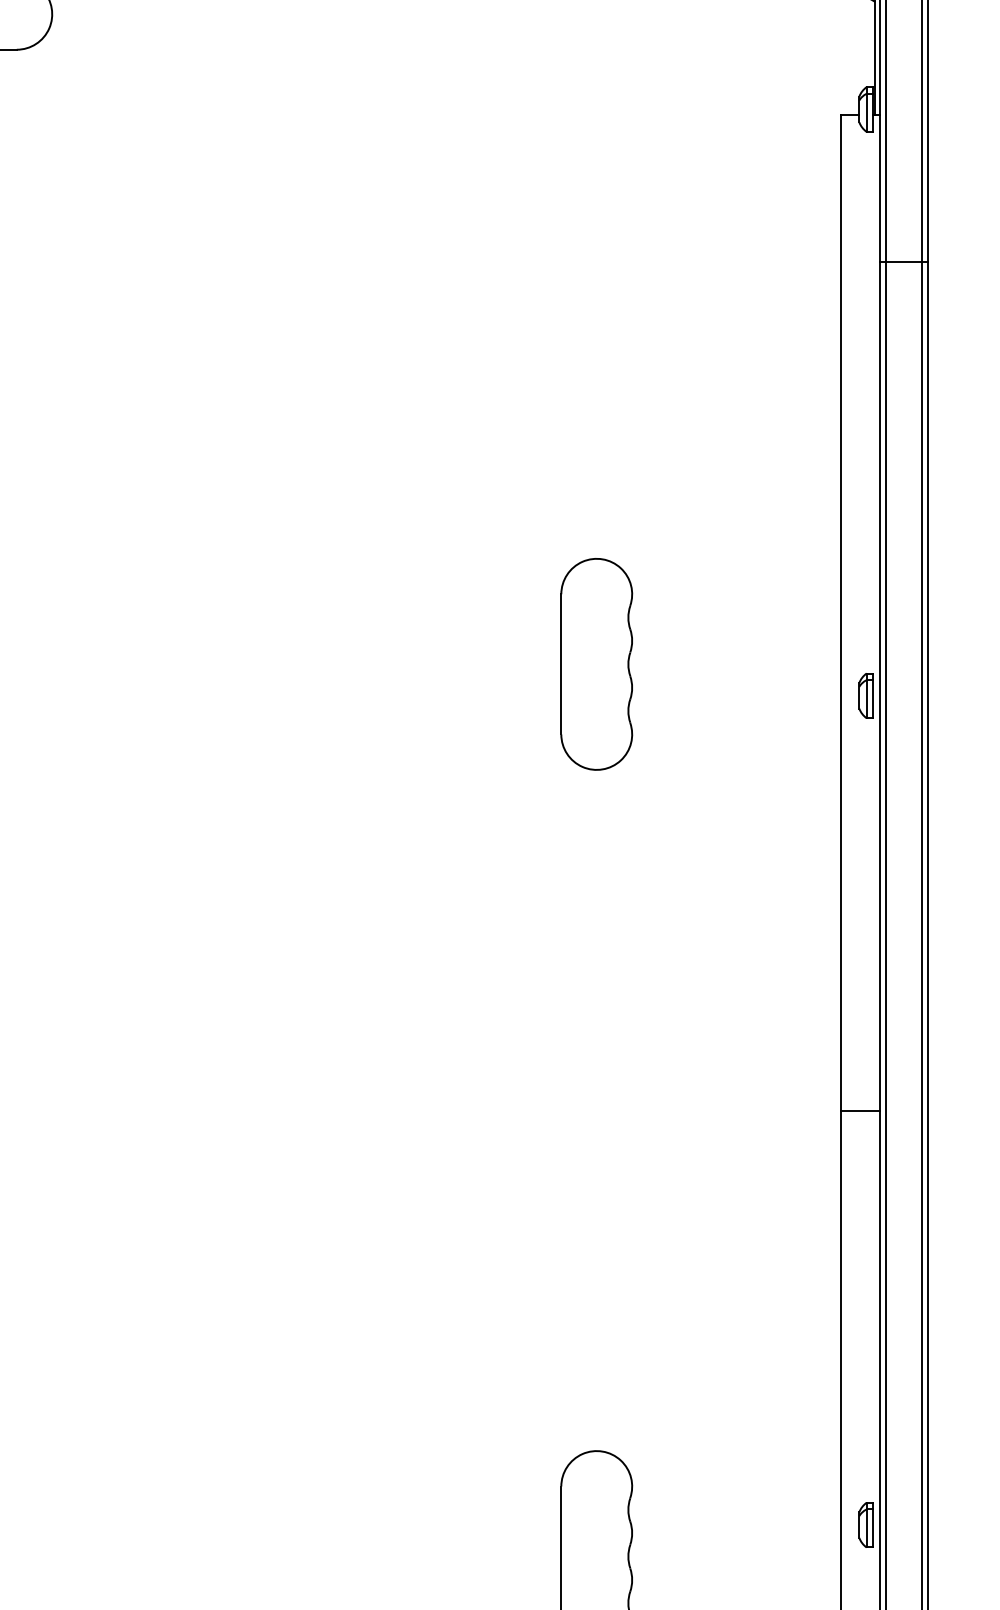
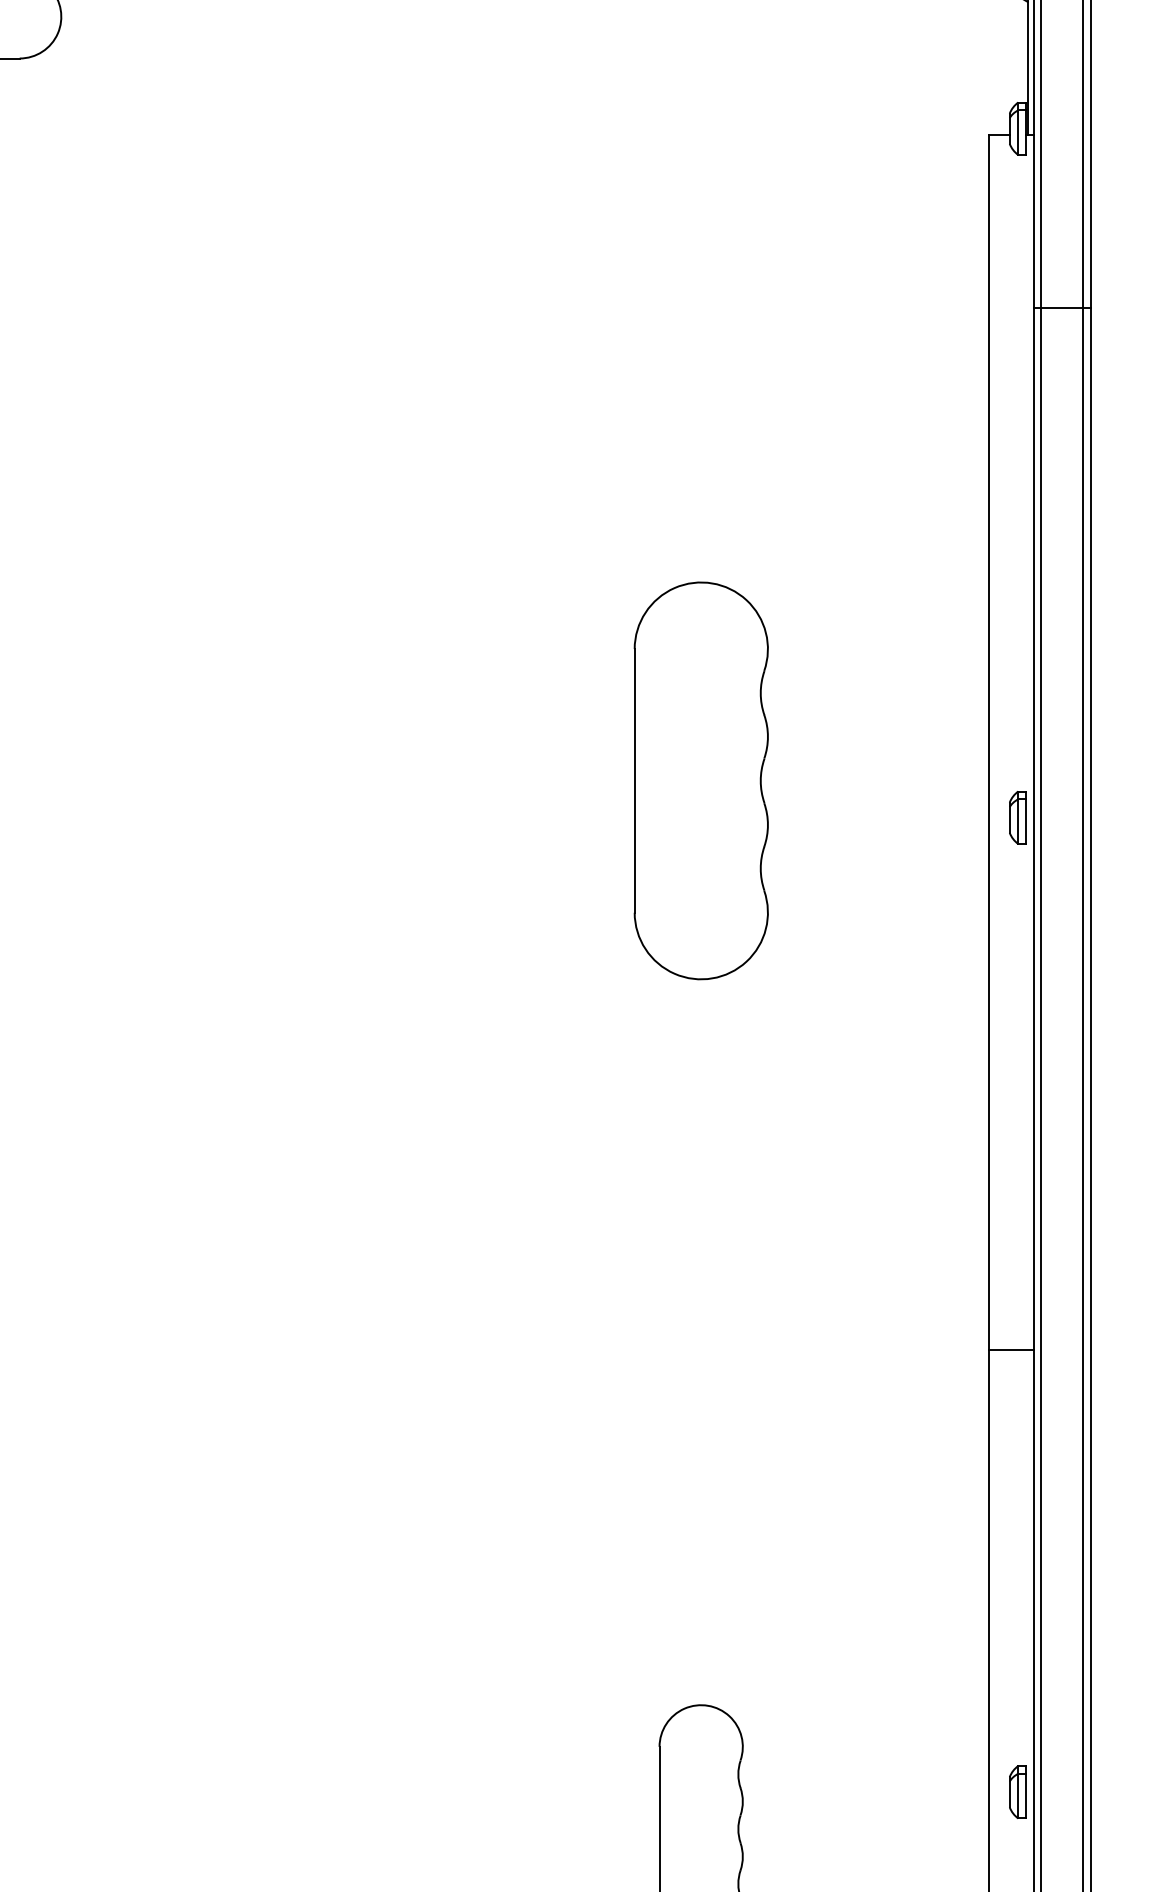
part: (596, 664) -> (700, 780), size x1.6
line: (859, 1110) -> (1010, 1349), moved

